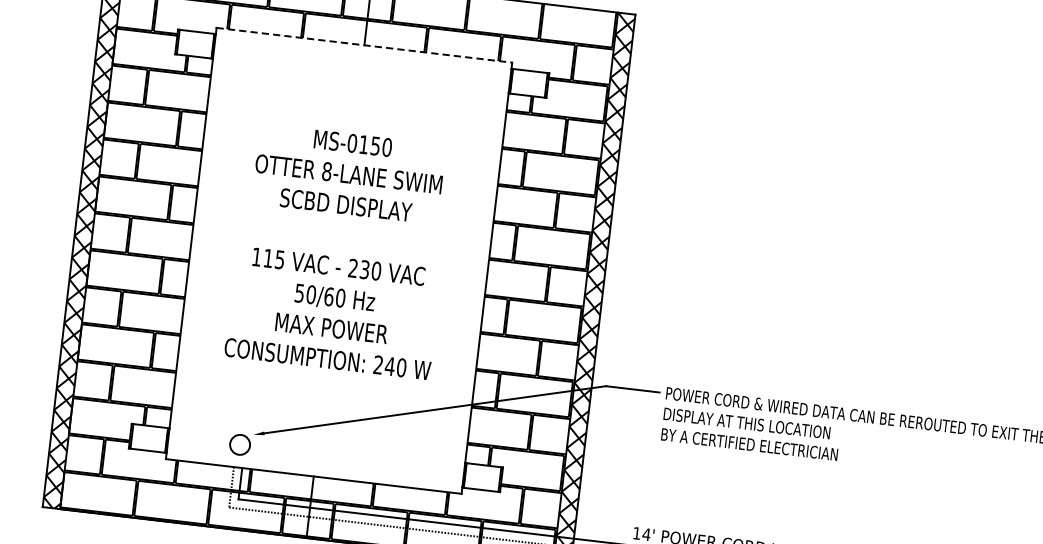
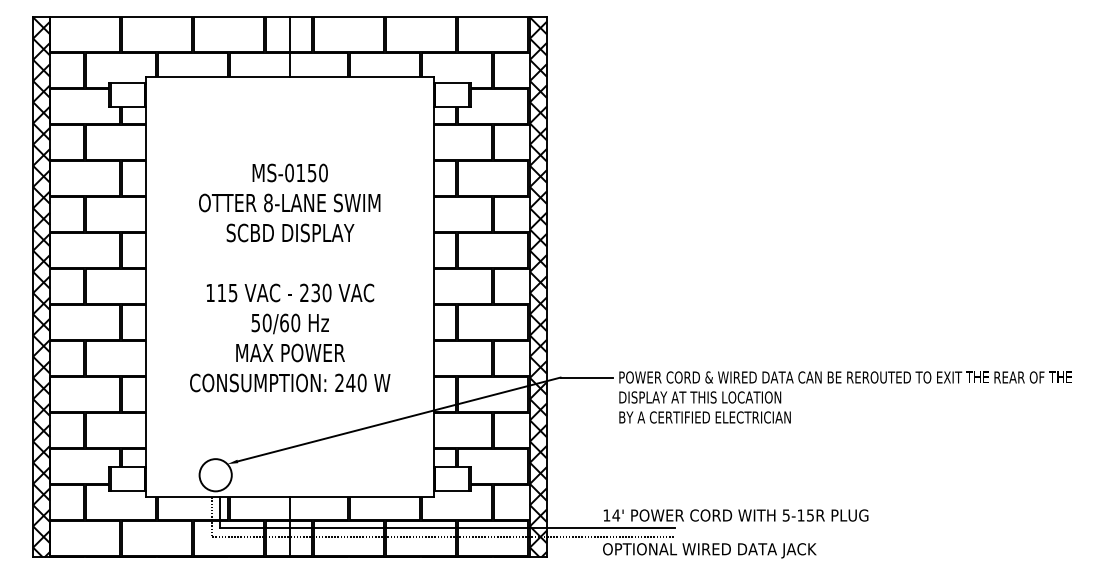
line: (364, 45) -> (290, 77), dashed -> solid
circle: (239, 445) -> (215, 475), size x1.67

